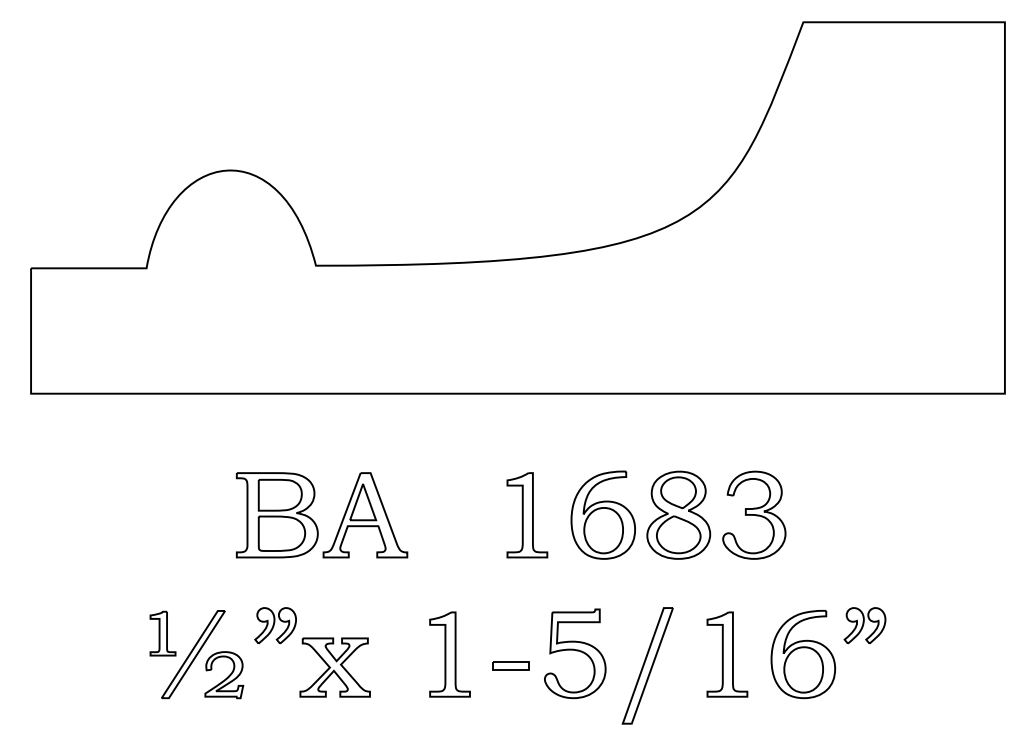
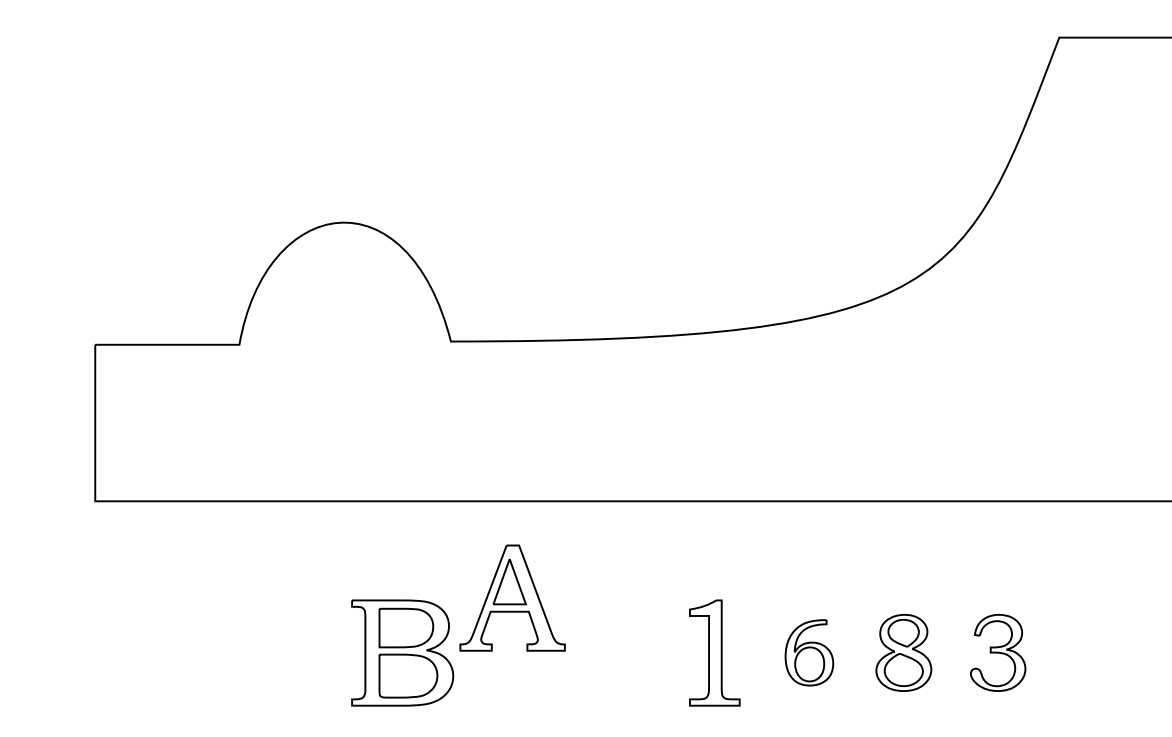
part: (602, 514) -> (808, 652), size x0.6
part: (678, 514) -> (903, 652), size x0.7
part: (754, 514) -> (998, 652), size x0.7
part: (365, 515) -> (512, 598), moved

